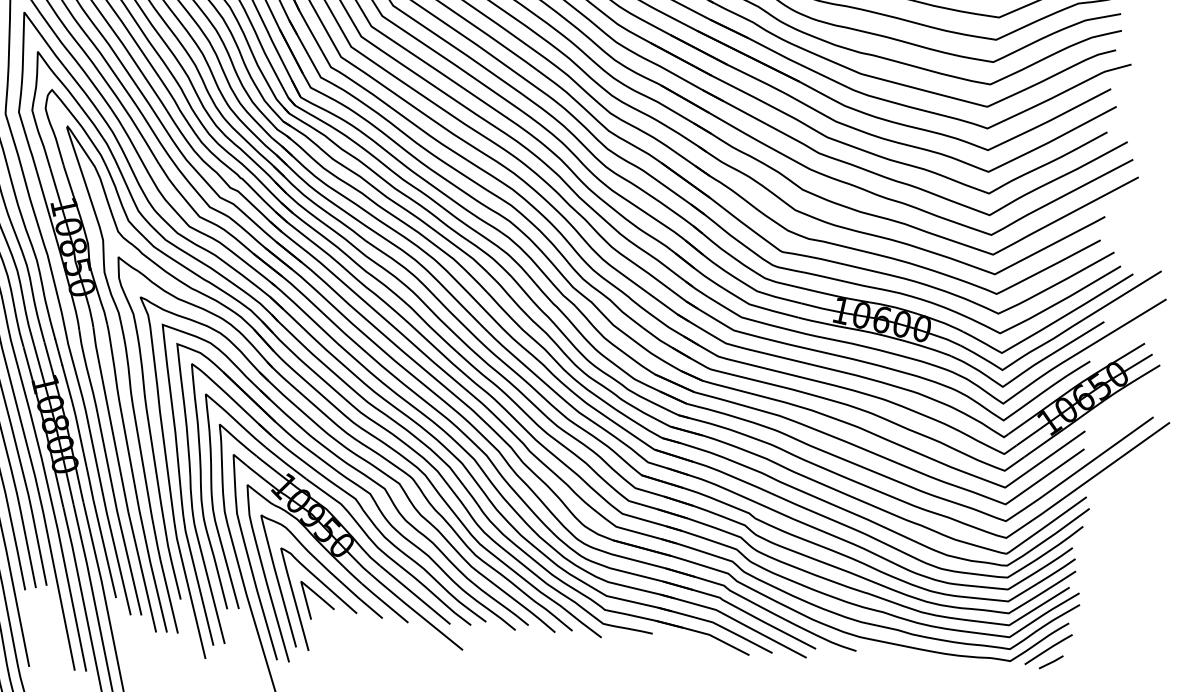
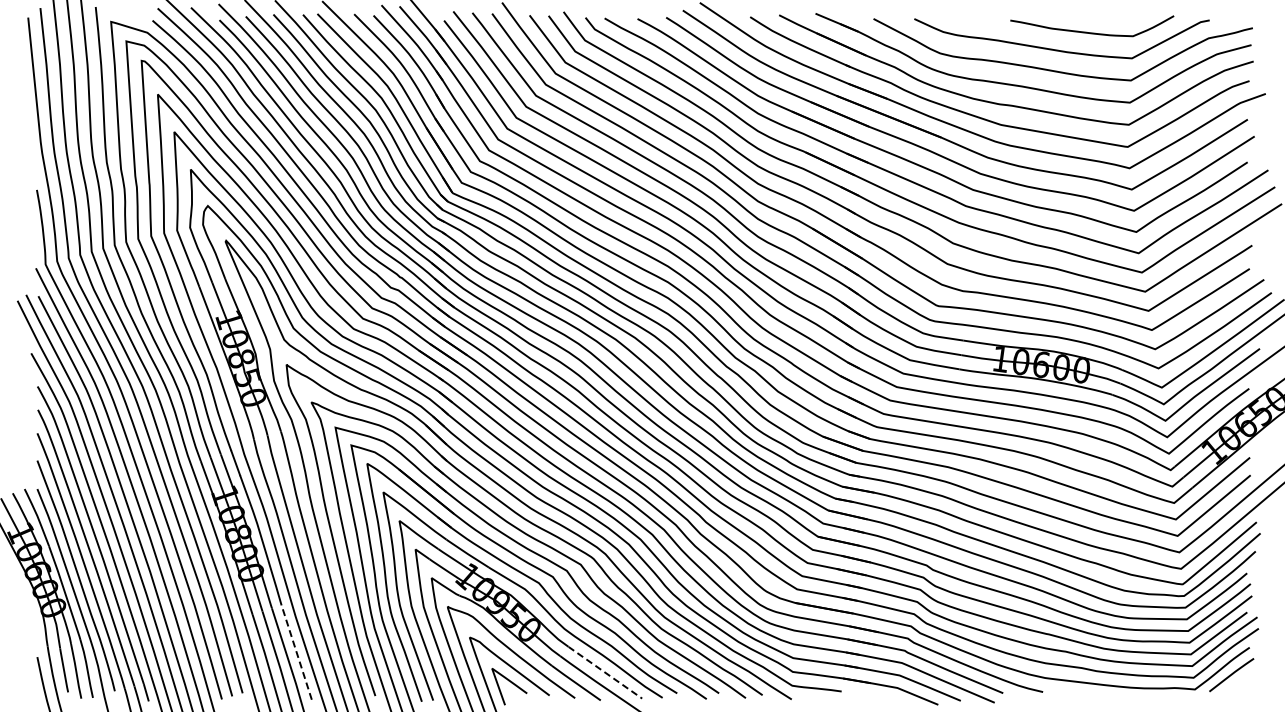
line: (104, 547) -> (296, 651), solid -> dashed
line: (414, 594) -> (604, 672), solid -> dashed
line: (1050, 662) -> (1234, 687), removed

